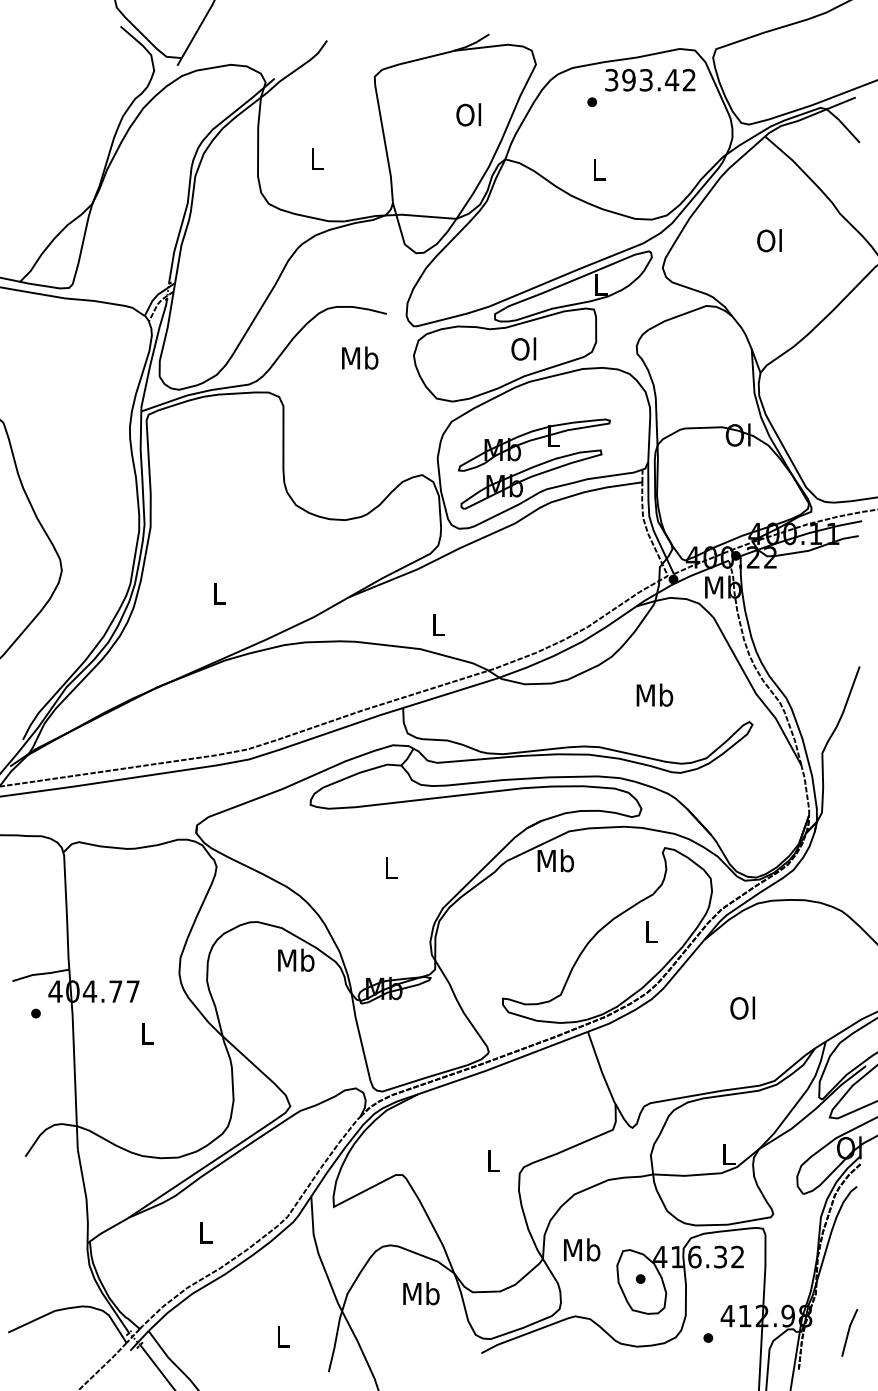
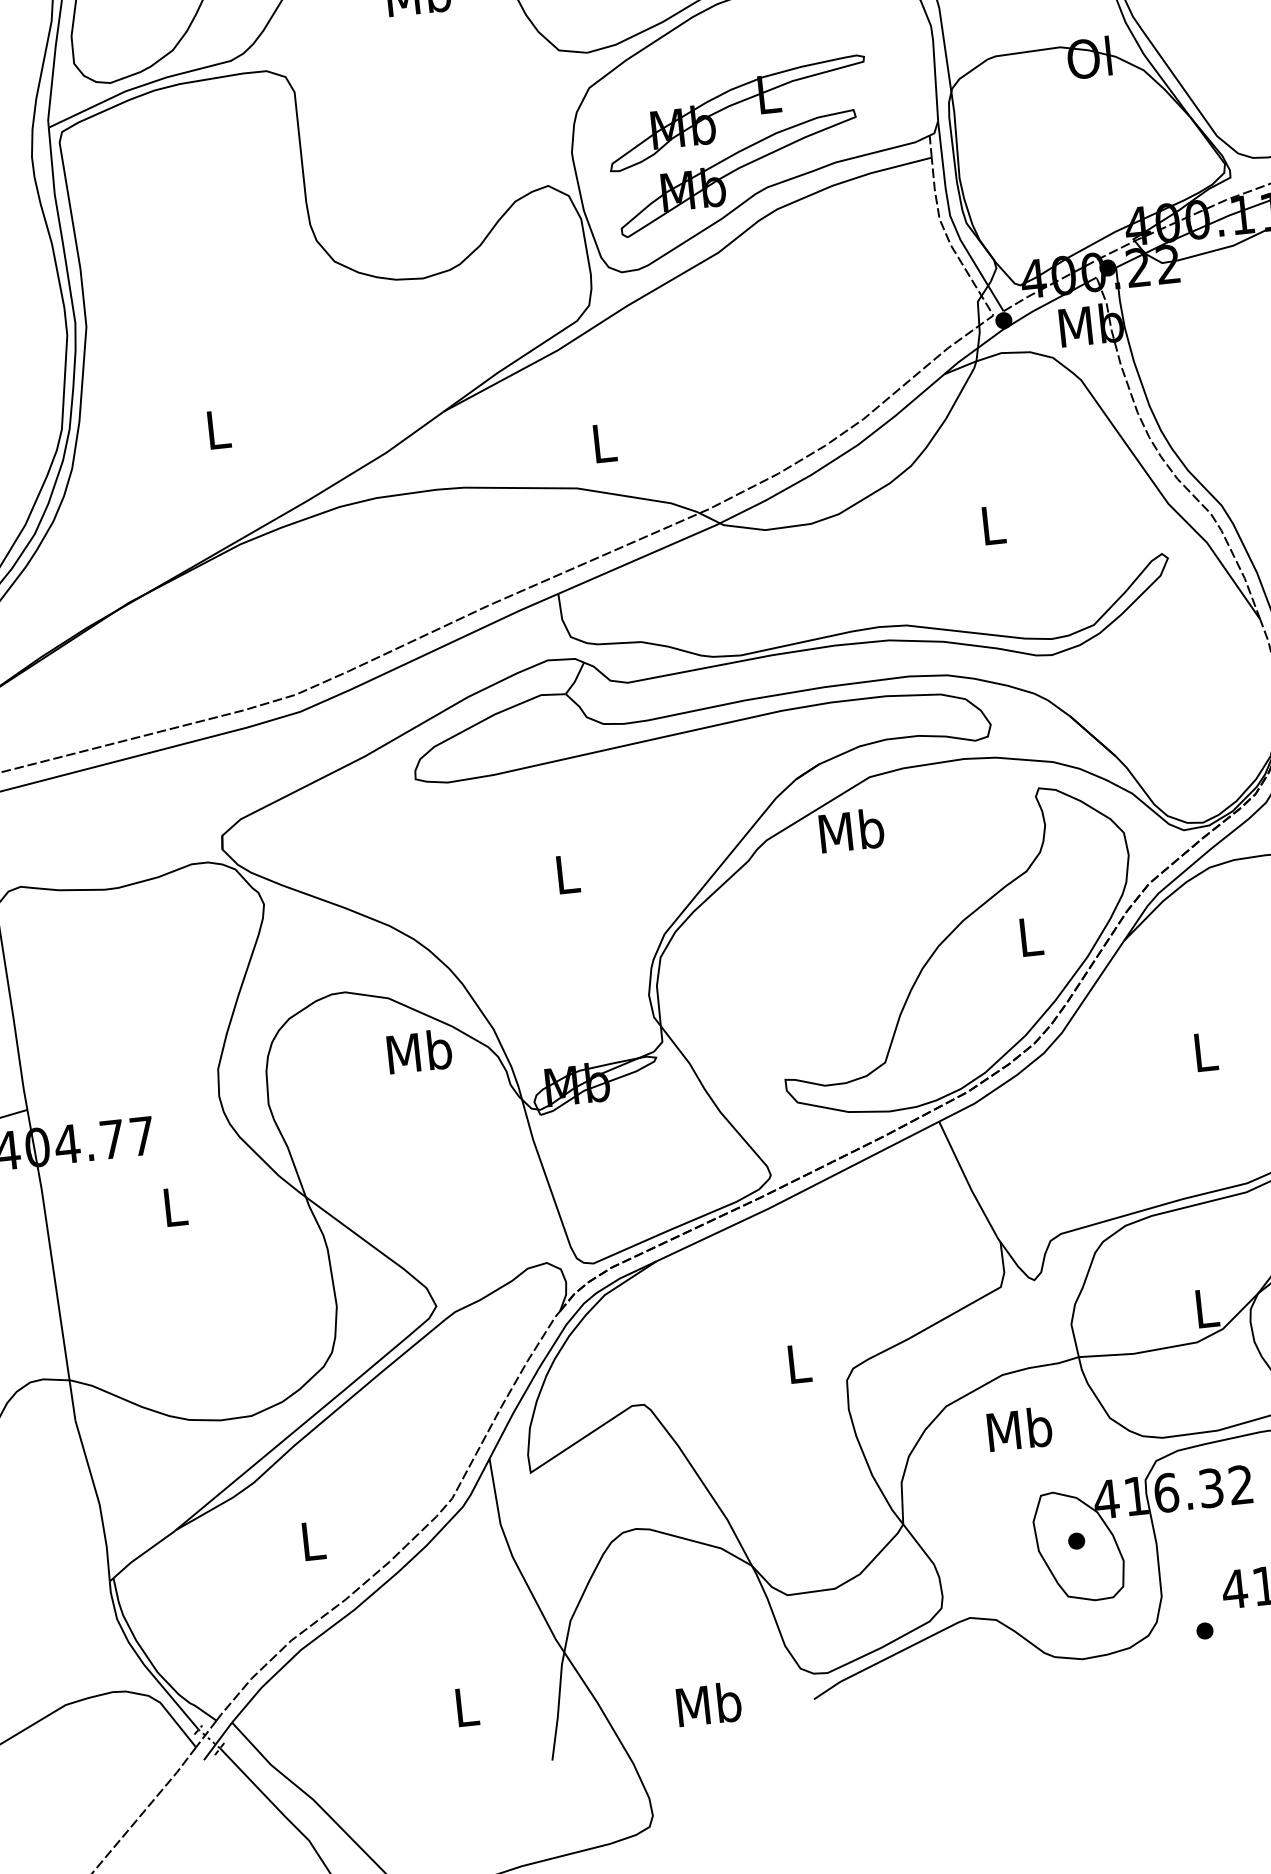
text: (654, 694) -> (992, 523), Mb -> L
text: (742, 1007) -> (1202, 1050), Ol -> L
text: (582, 1249) -> (1020, 1428), moved
text: (421, 1293) -> (709, 1704), moved

